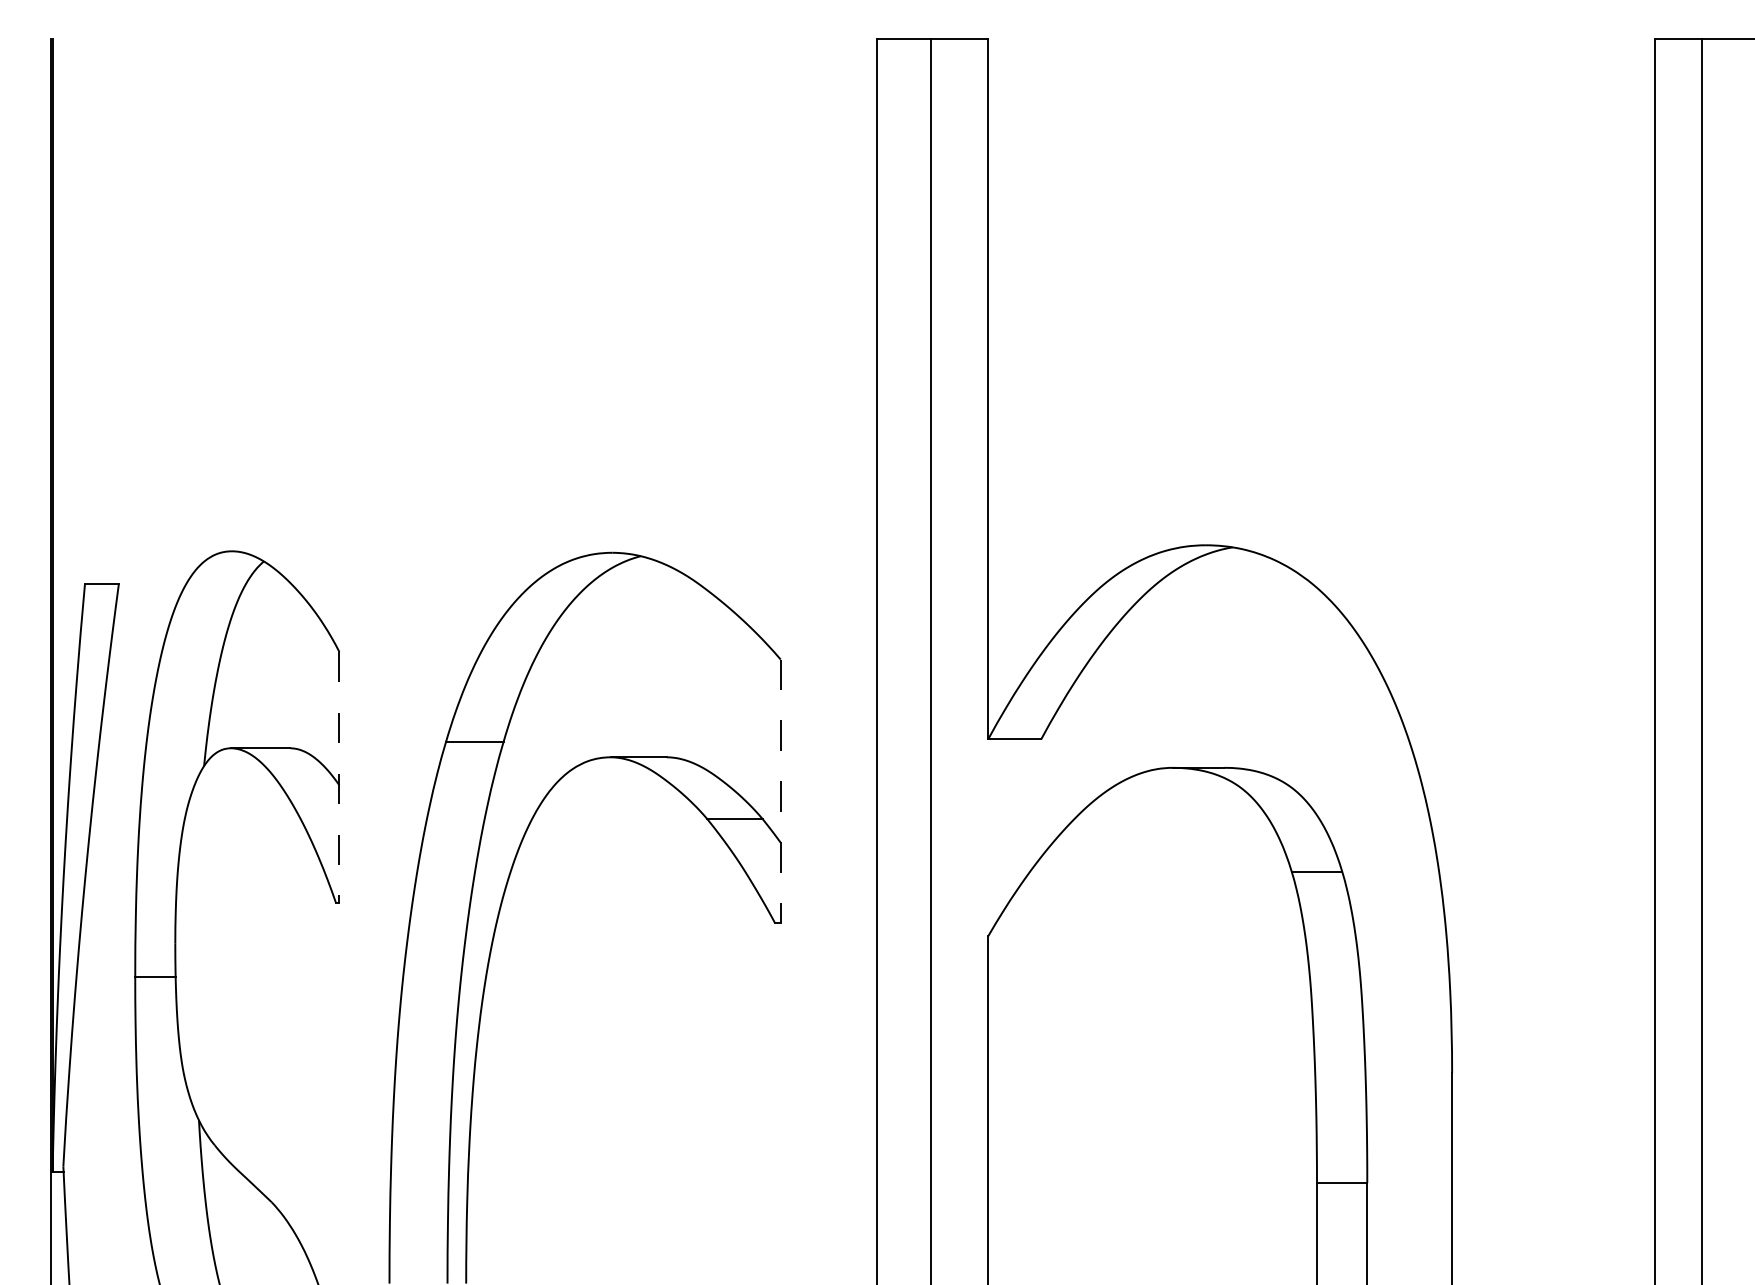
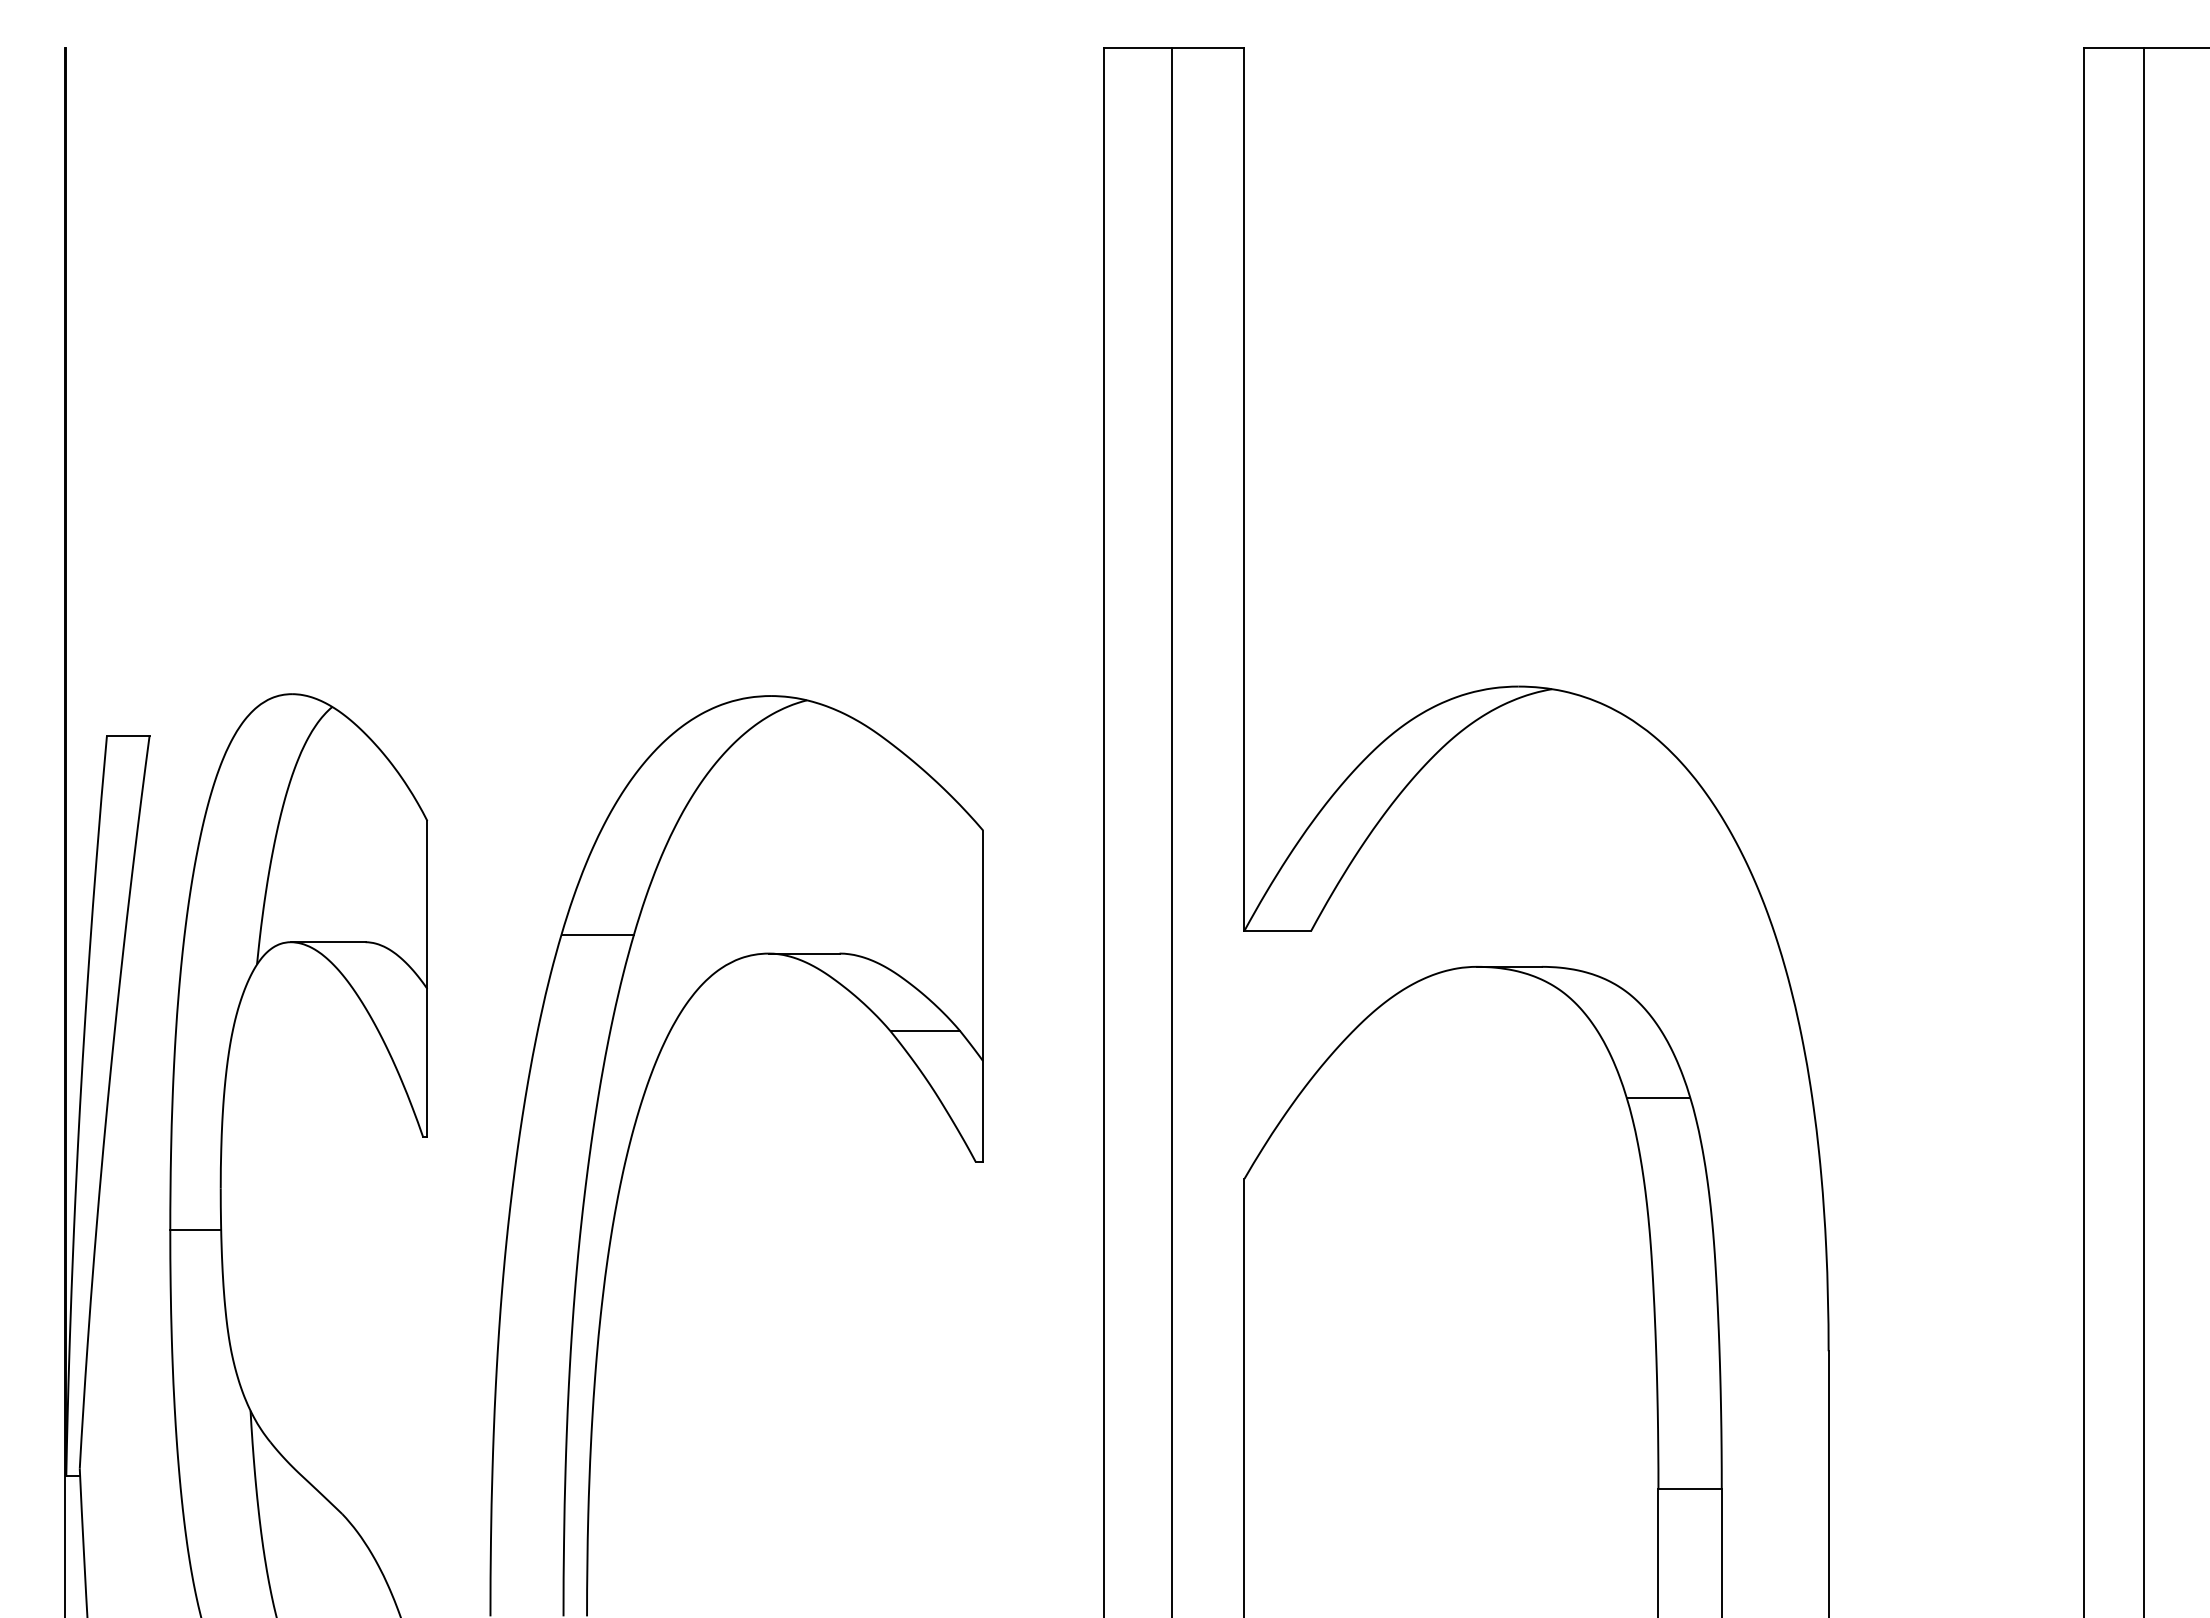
line: (339, 777) -> (427, 979), dashed -> solid
line: (781, 791) -> (983, 996), dashed -> solid

